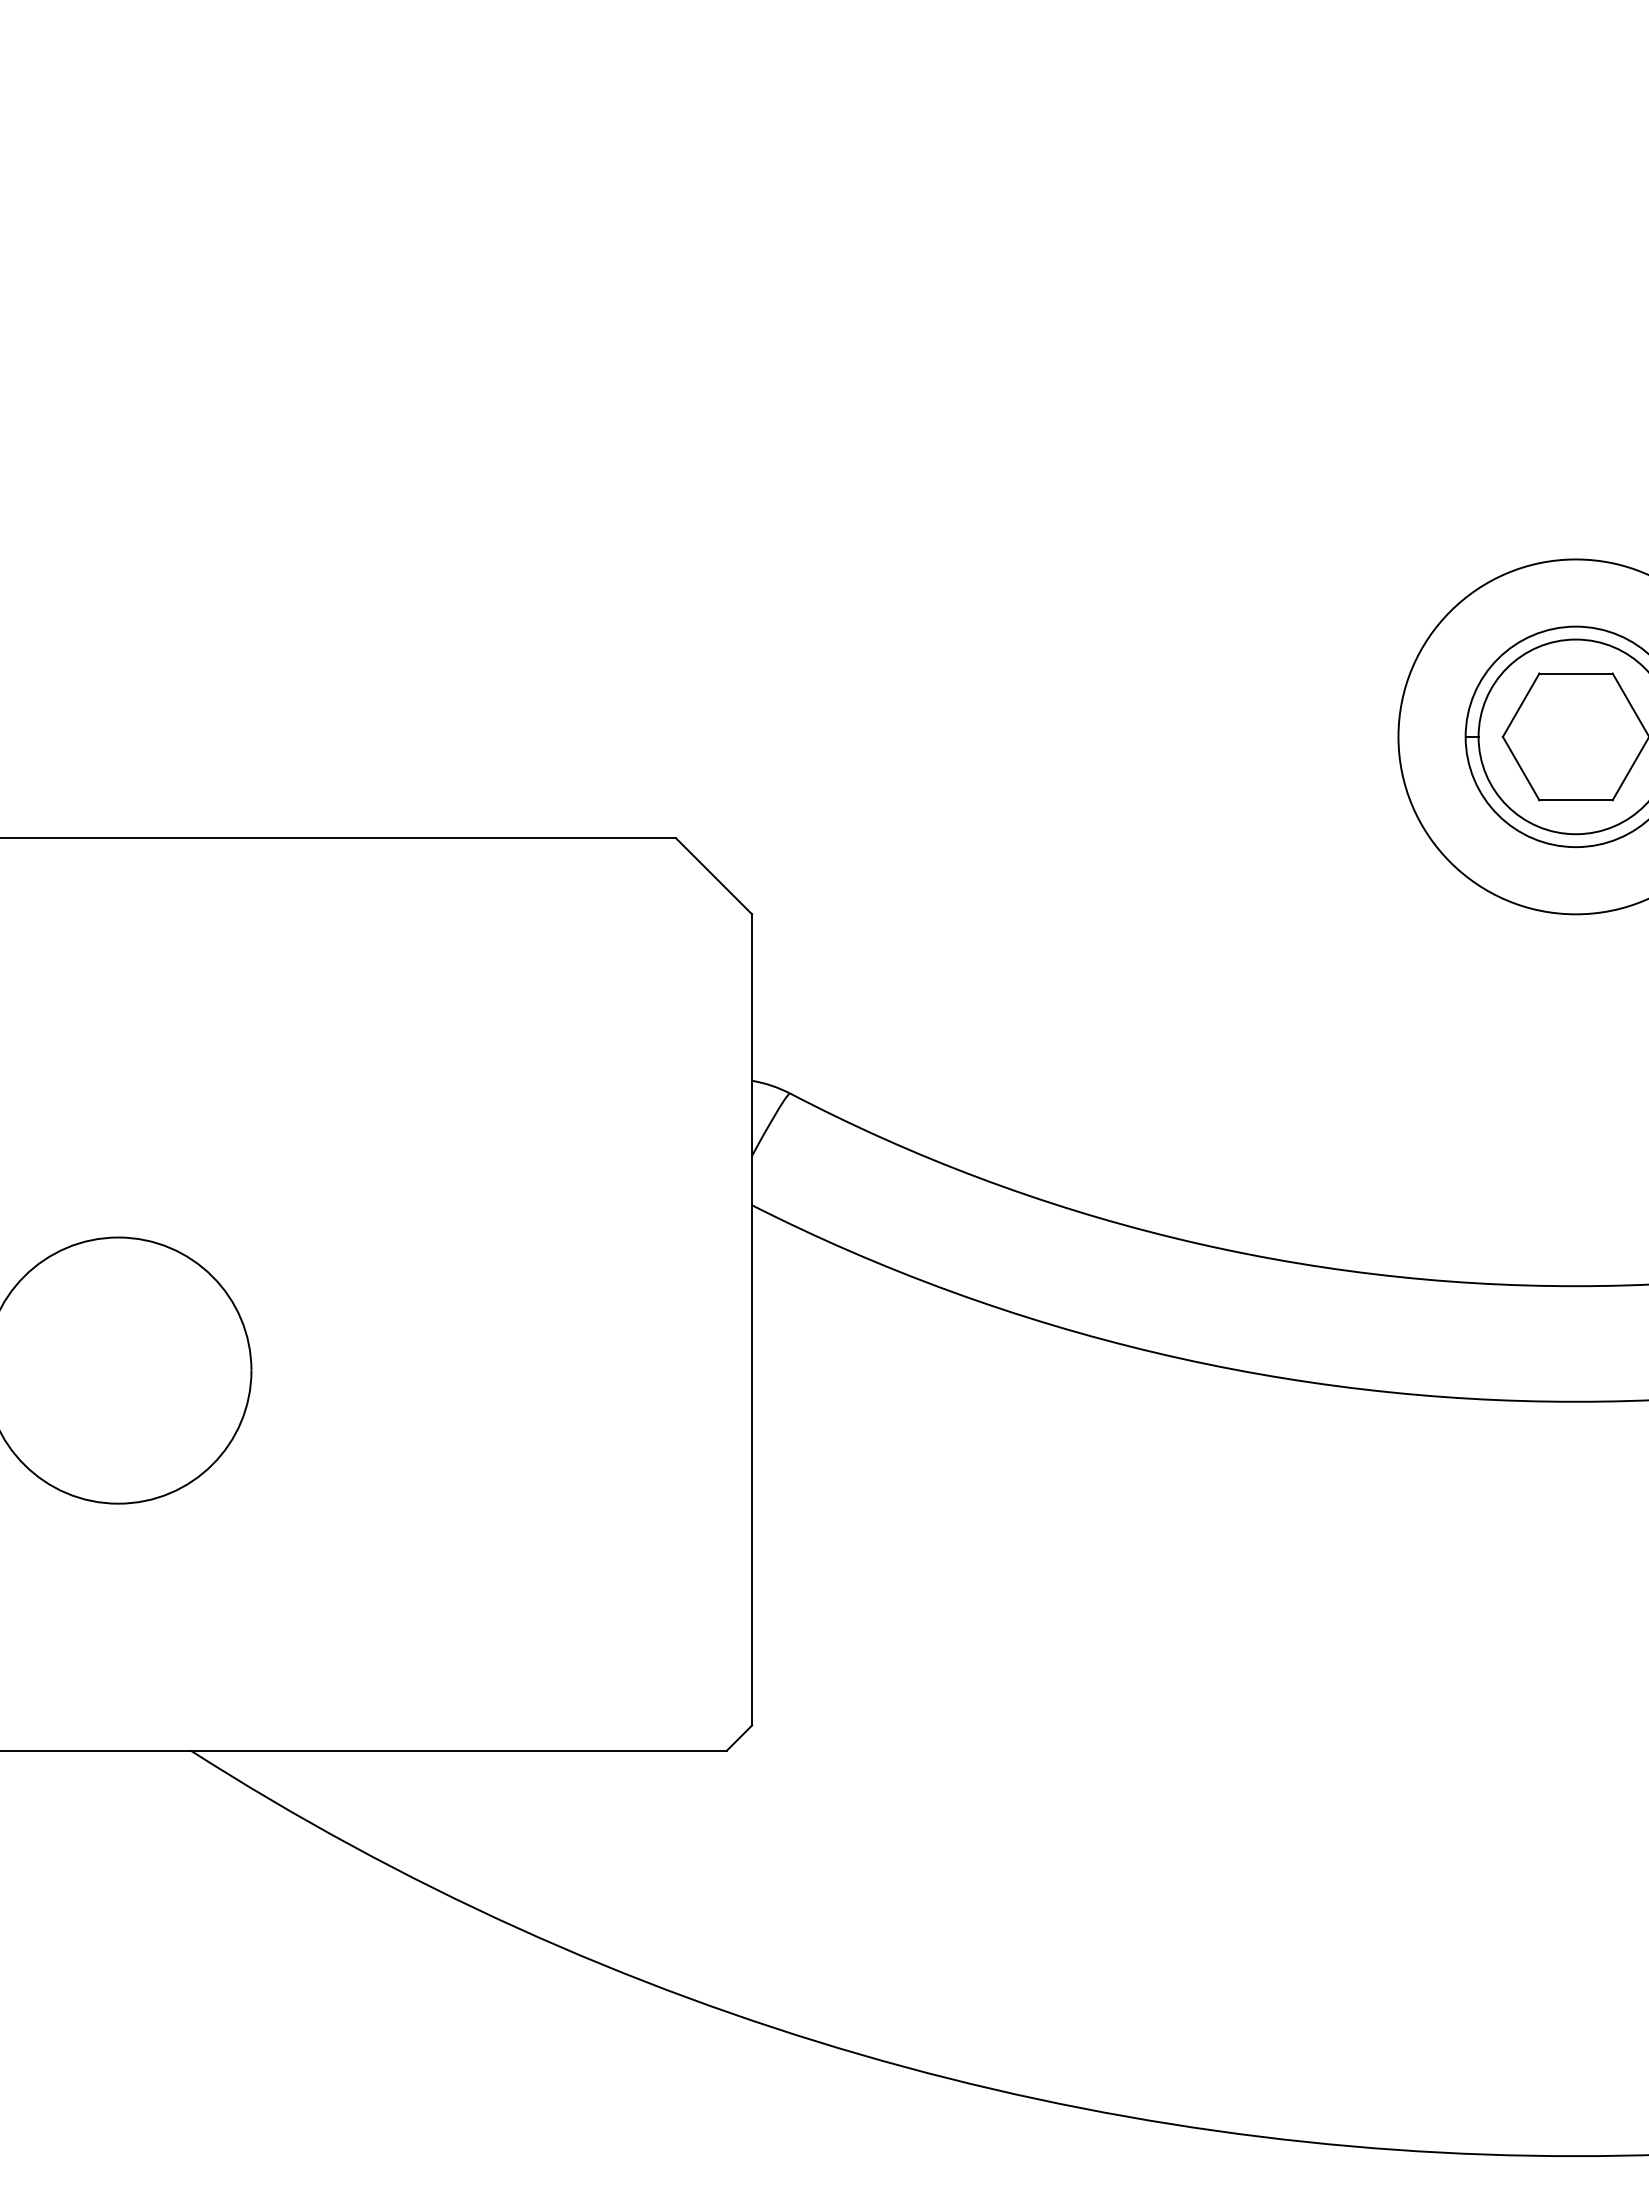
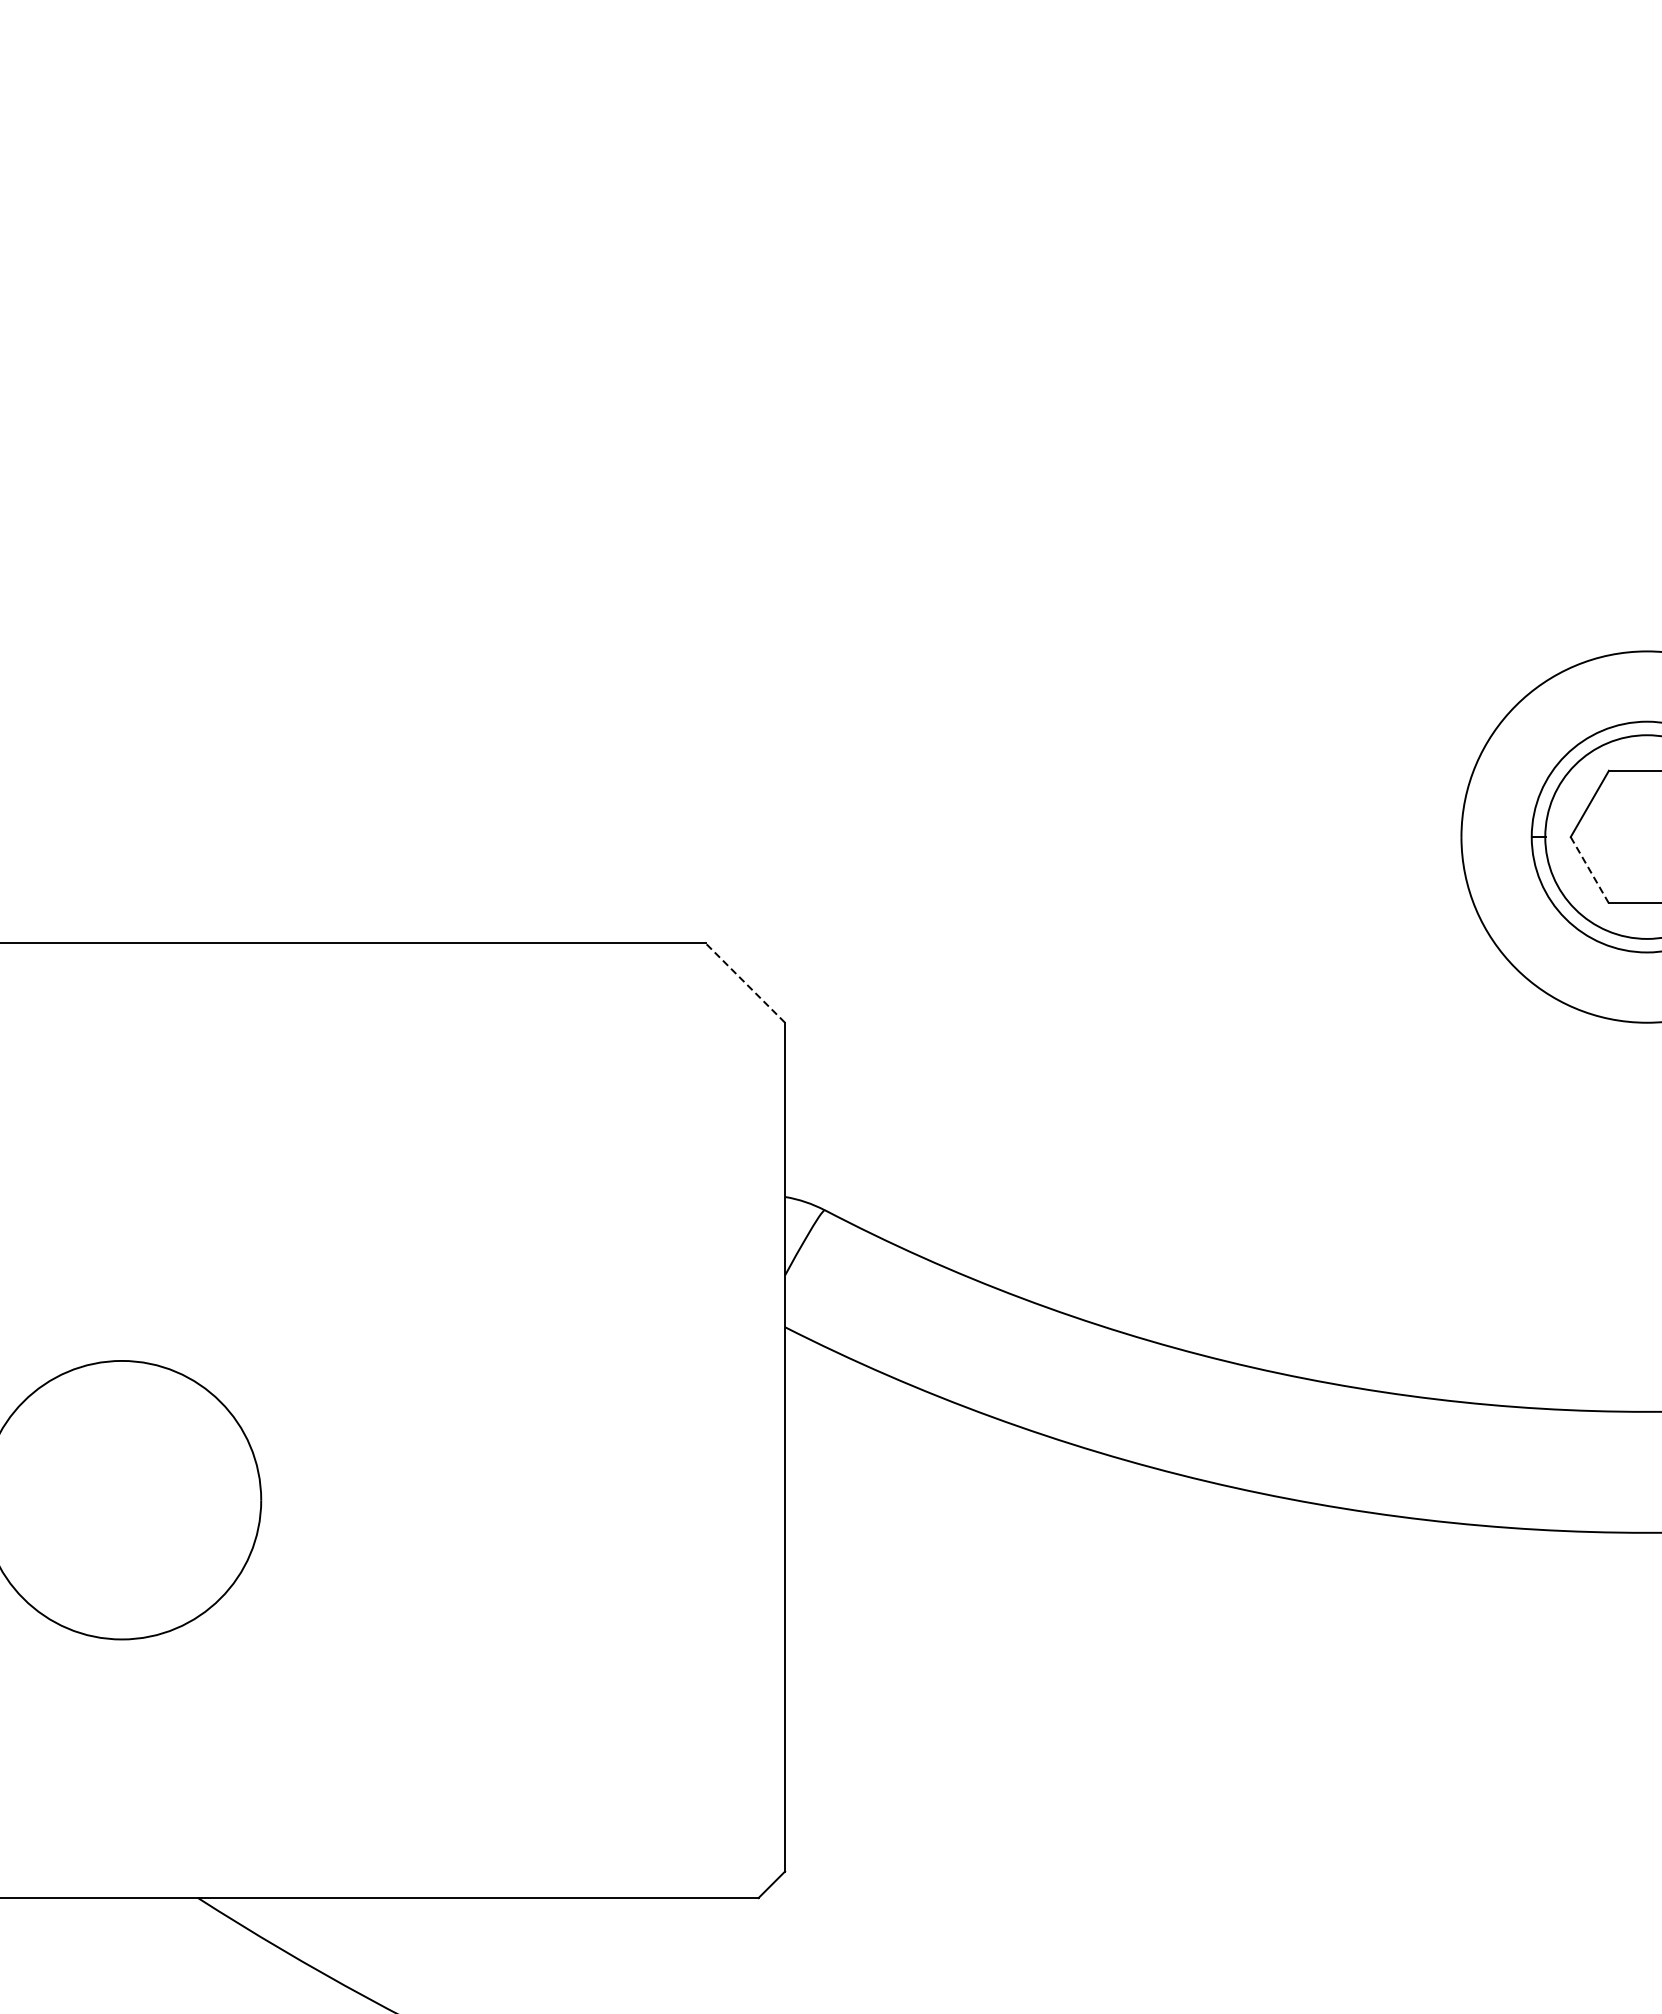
line: (1521, 768) -> (1590, 870), solid -> dashed
line: (714, 876) -> (745, 983), solid -> dashed

